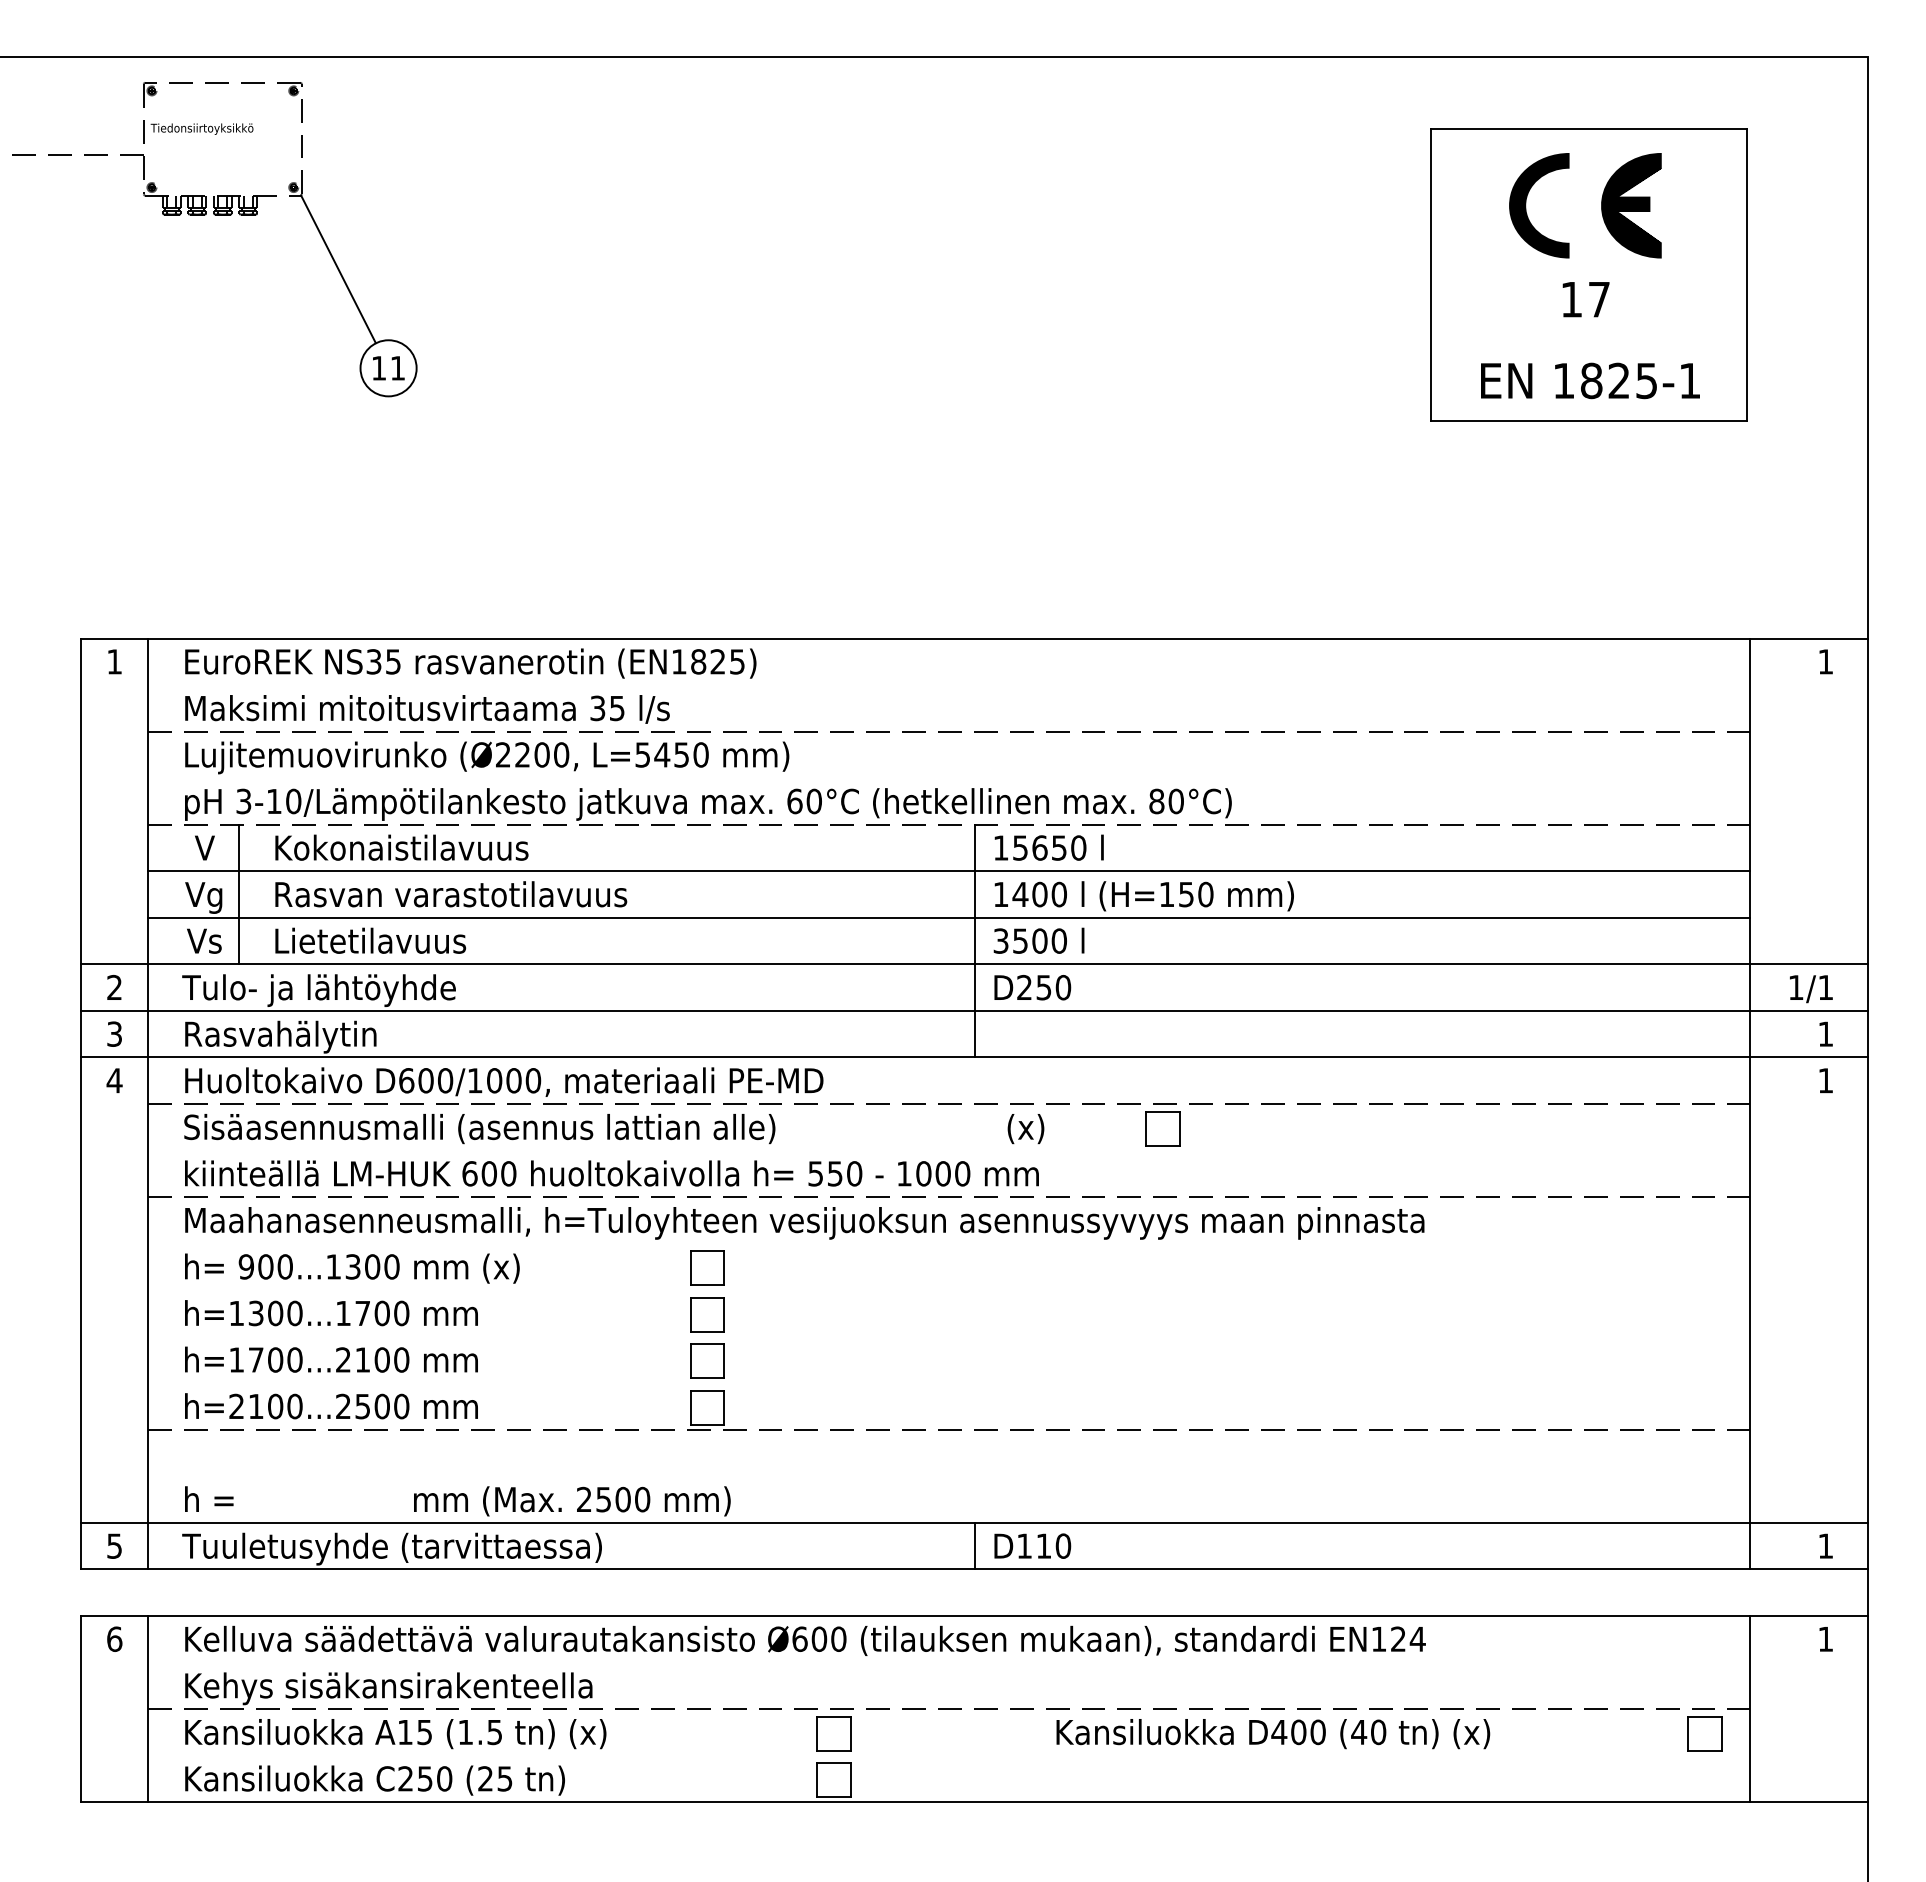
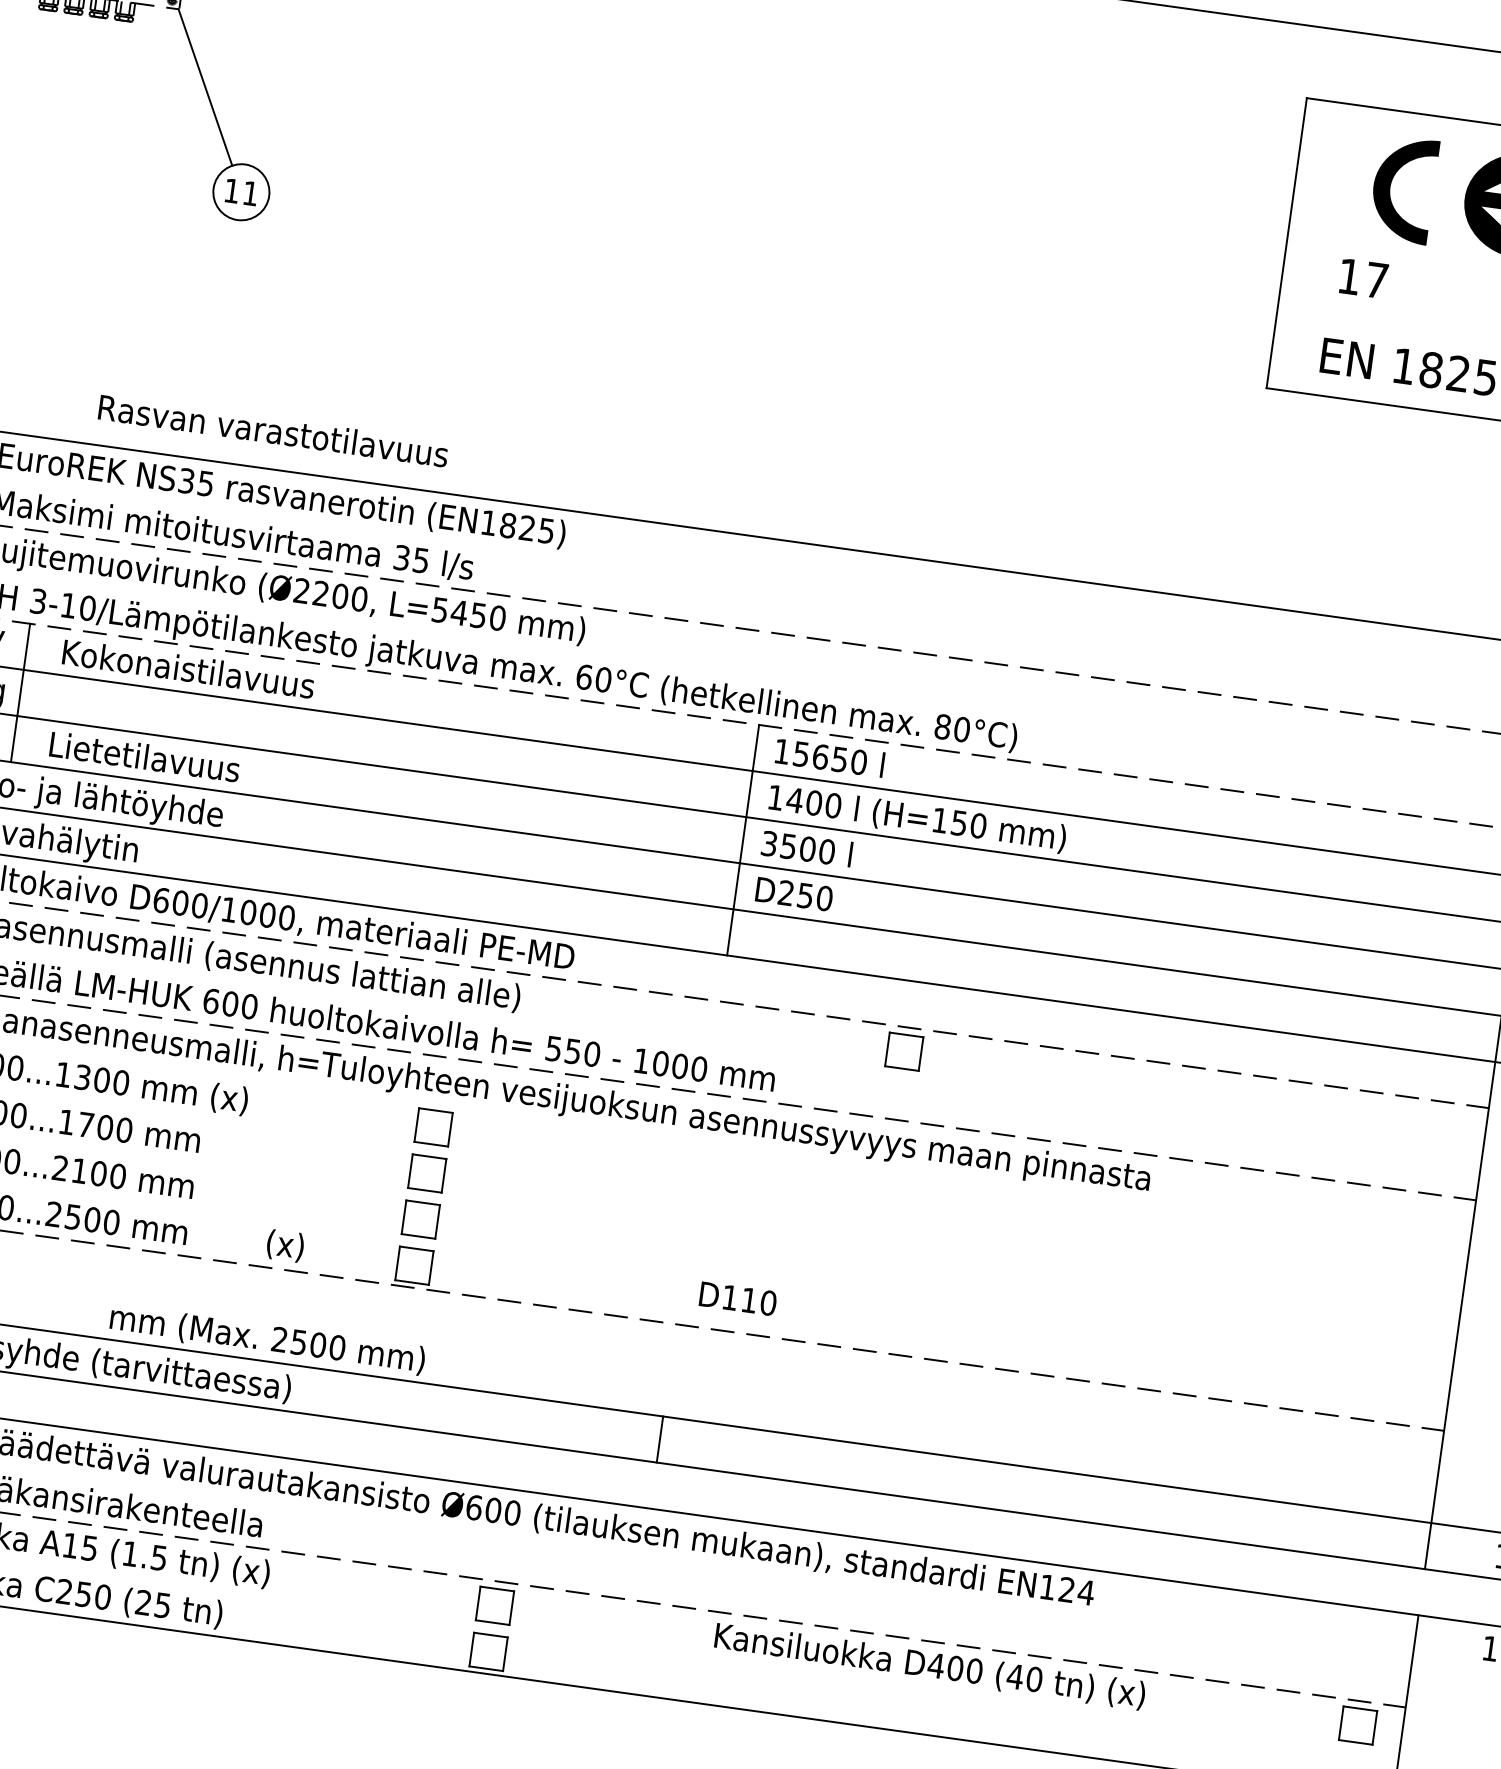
text: (1585, 299) -> (1363, 278), moved
text: (451, 894) -> (273, 431), moved
text: (1025, 1129) -> (284, 1246), moved
text: (1032, 1545) -> (738, 1298), moved

